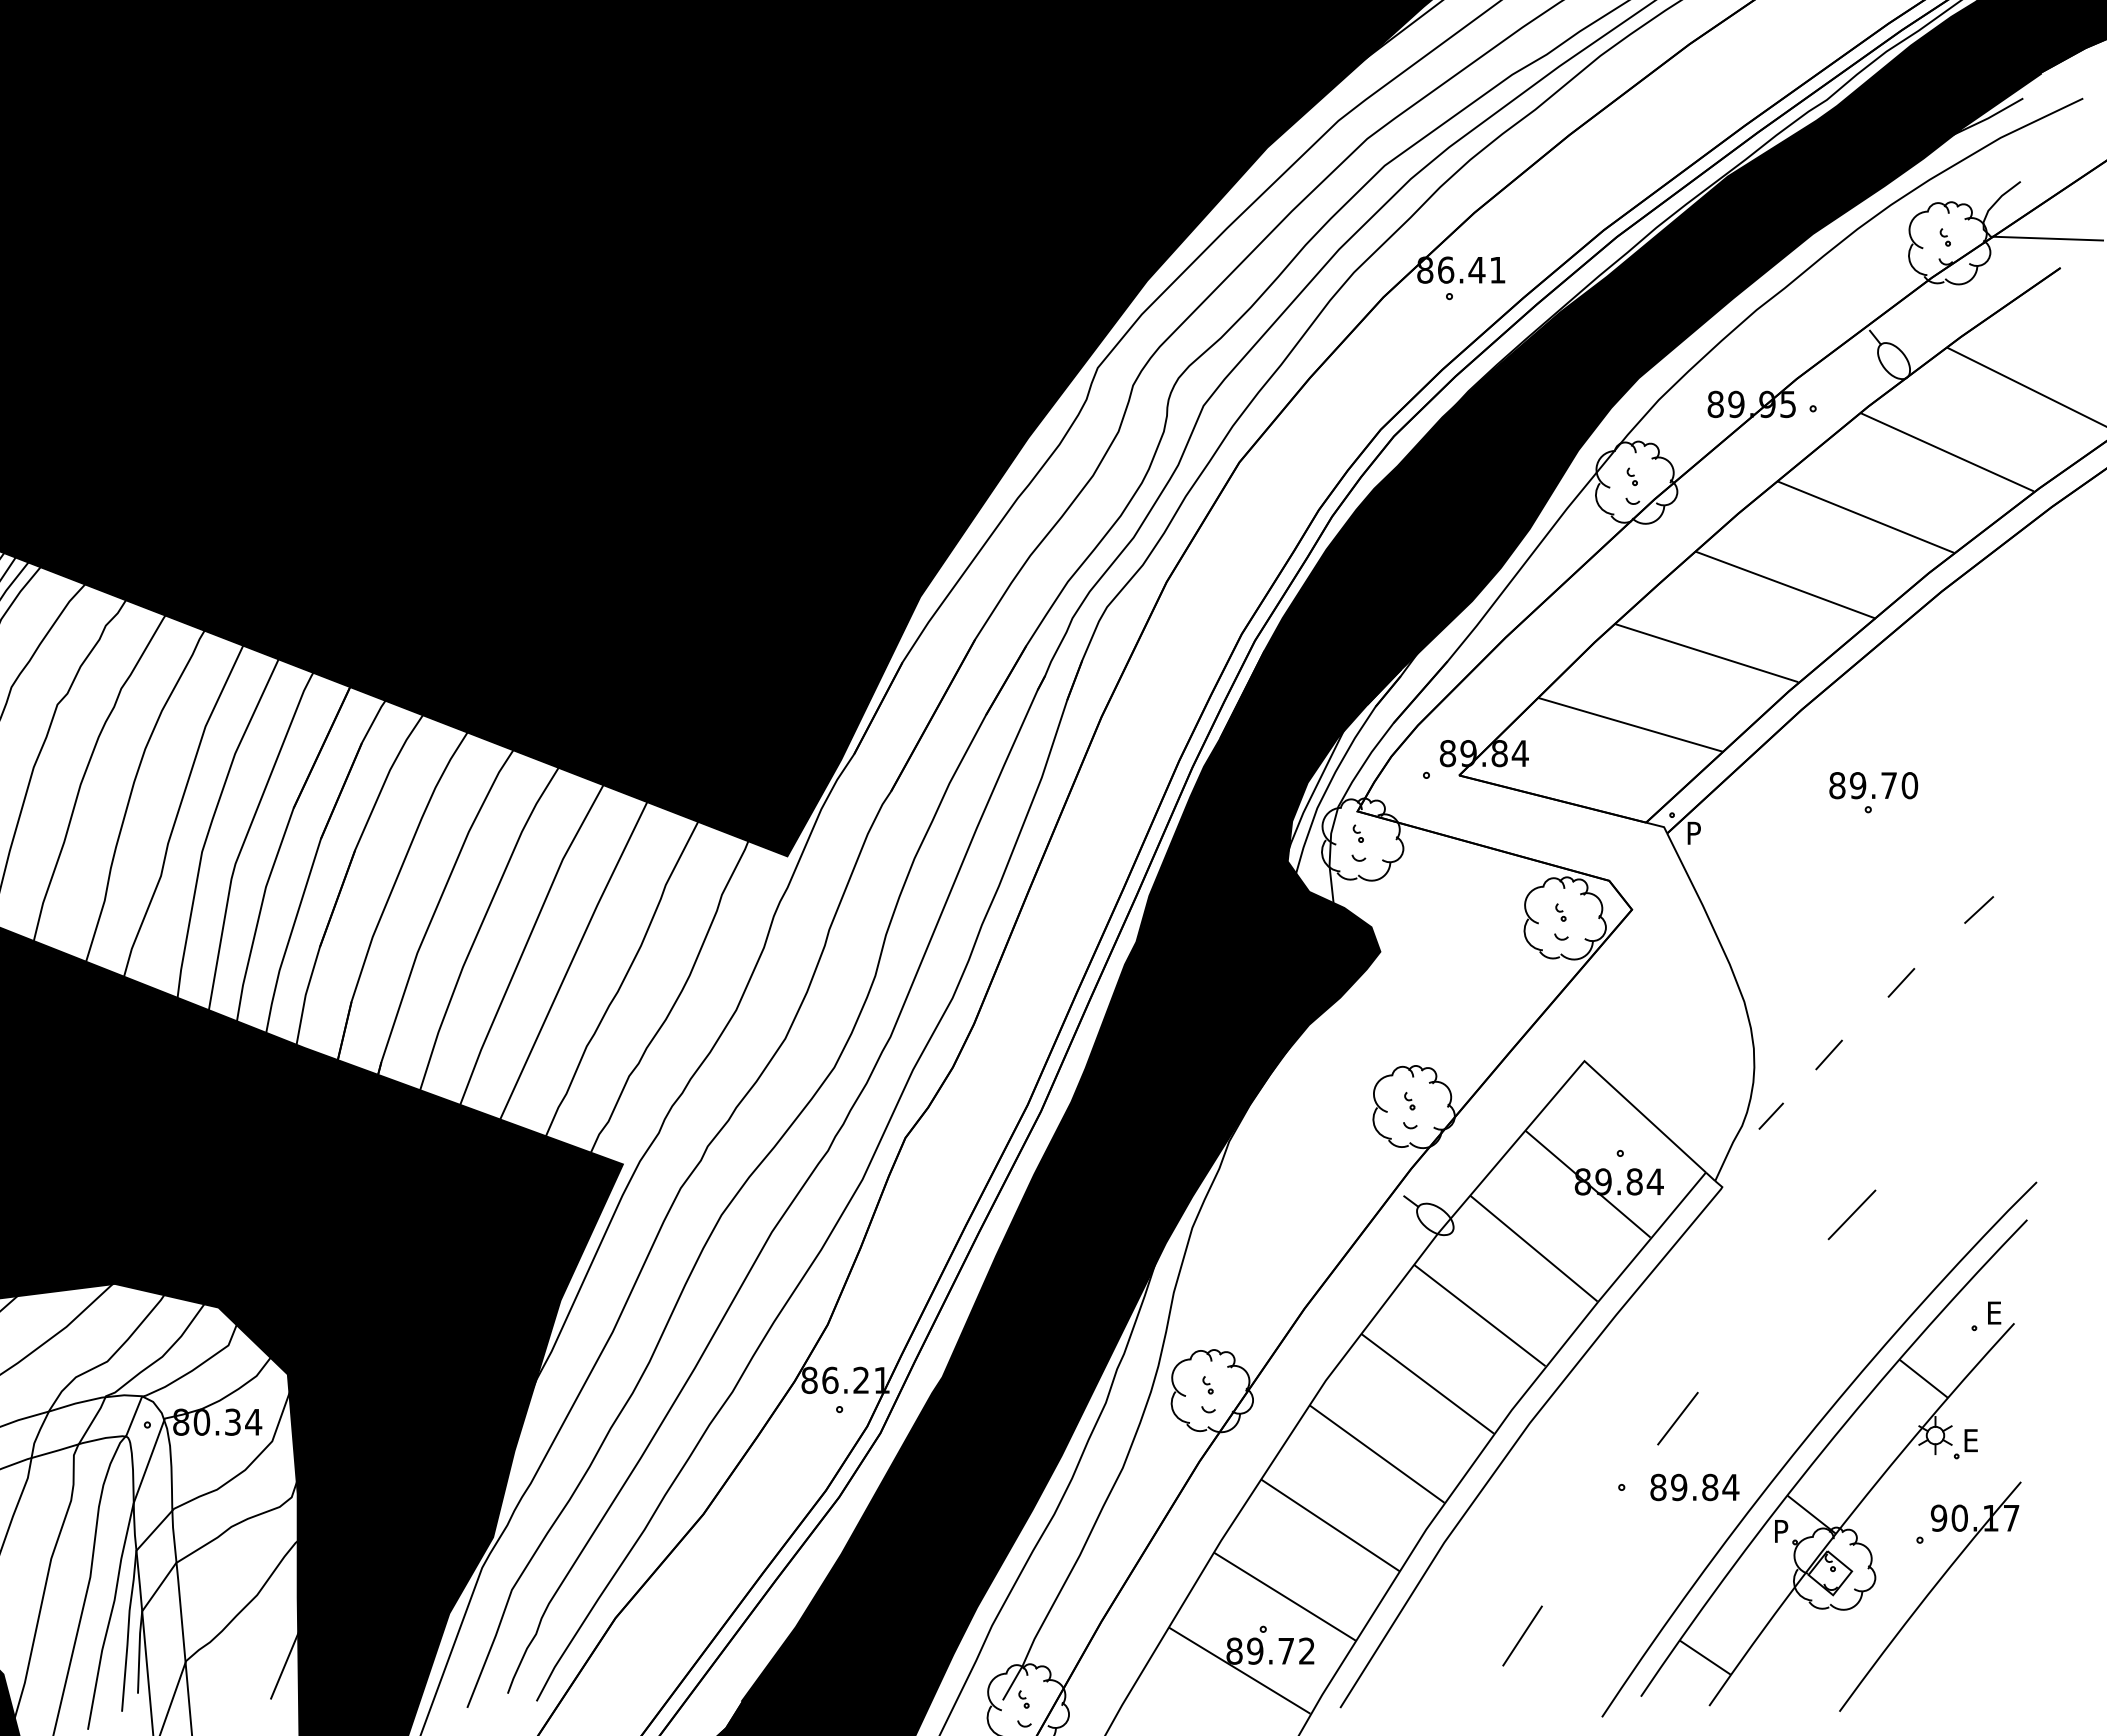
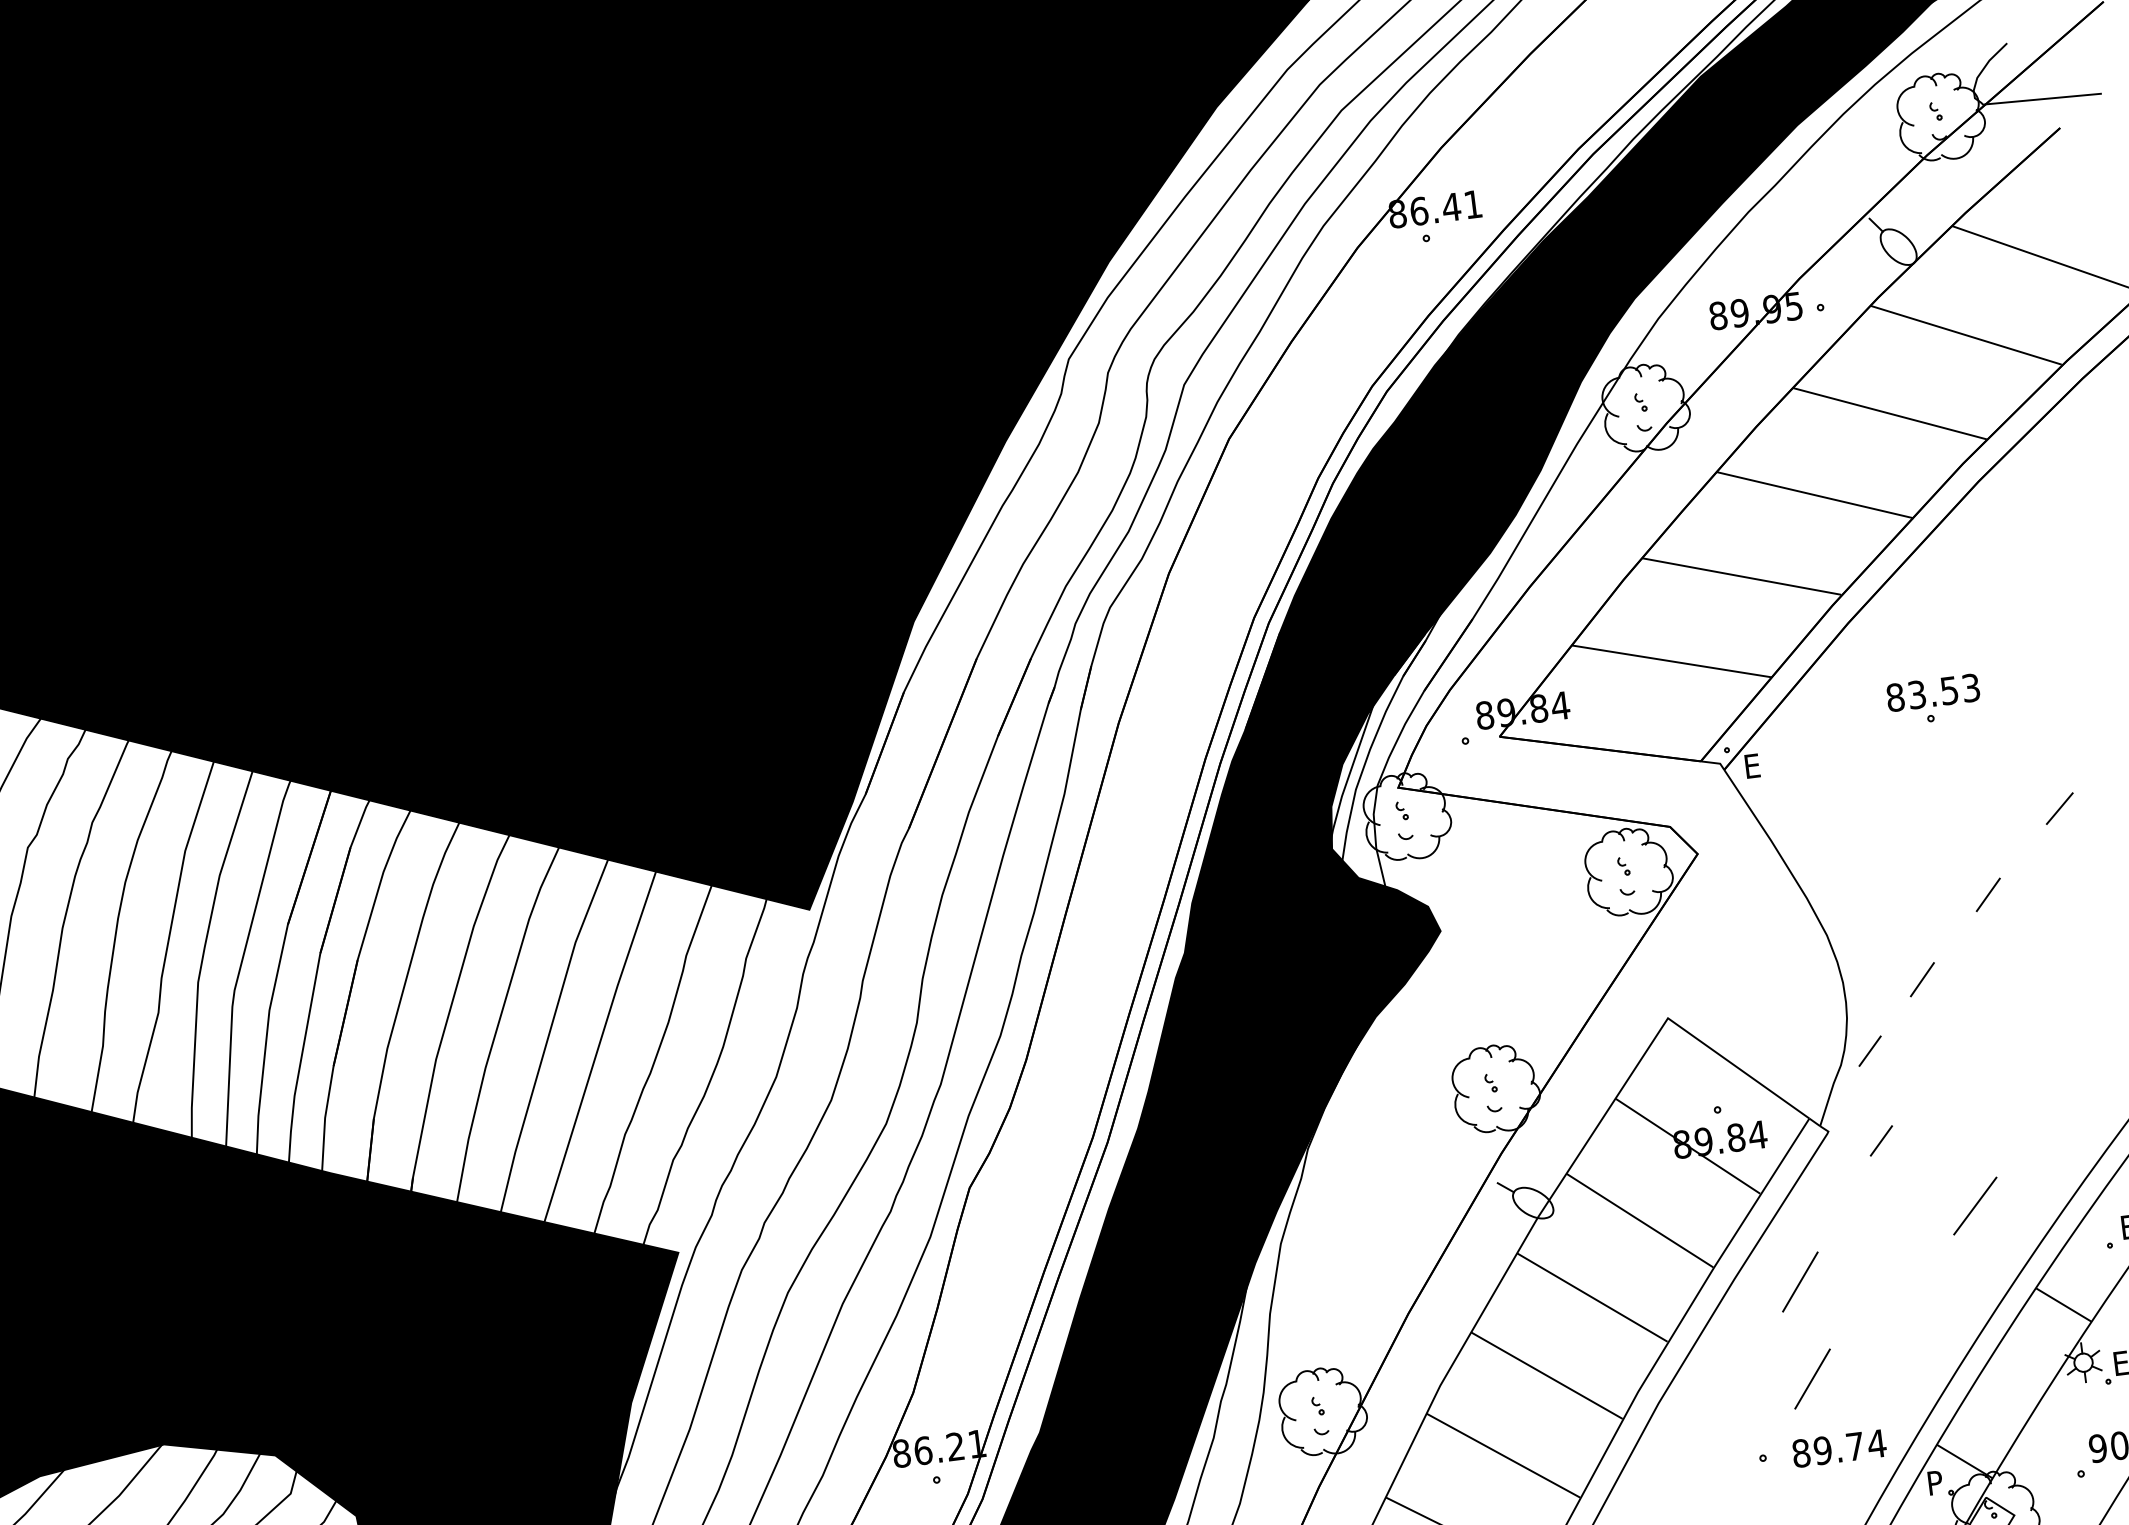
text: (1884, 785) -> (1944, 691), 89.70 -> 83.53
text: (1695, 832) -> (1753, 765), P -> E
line: (1770, 1201) -> (1880, 1140), added
line: (1851, 1214) -> (1974, 1205), moved
line: (1677, 1325) -> (1799, 1281), added
text: (1710, 1487) -> (1855, 1446), 89.84 -> 89.74

